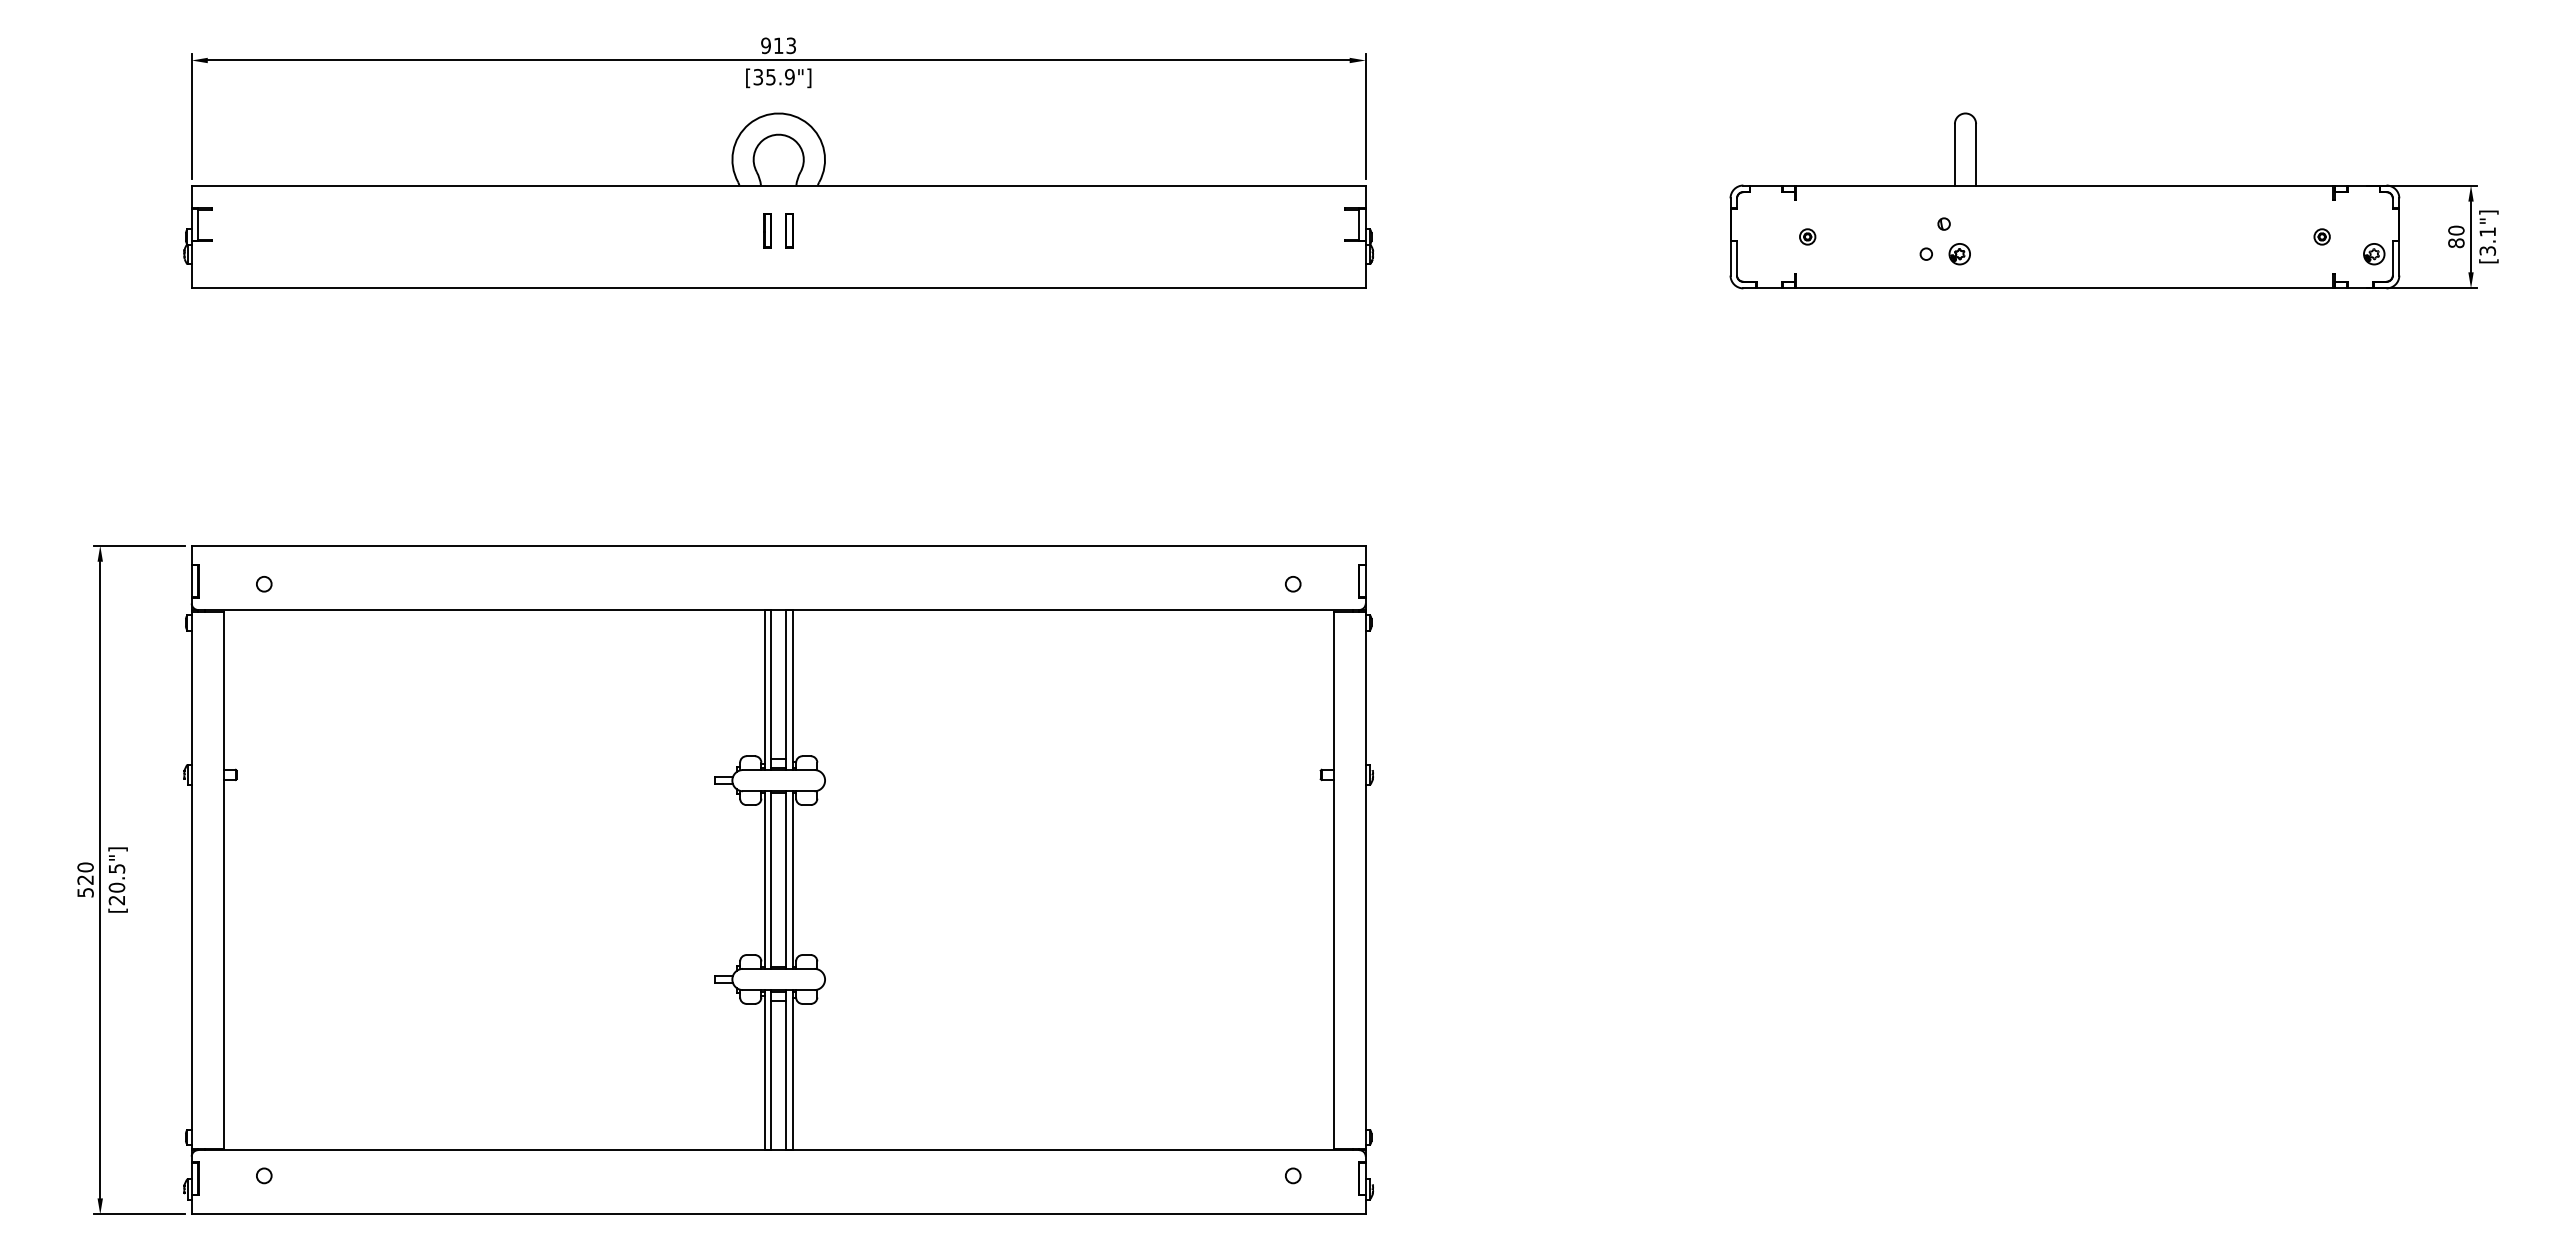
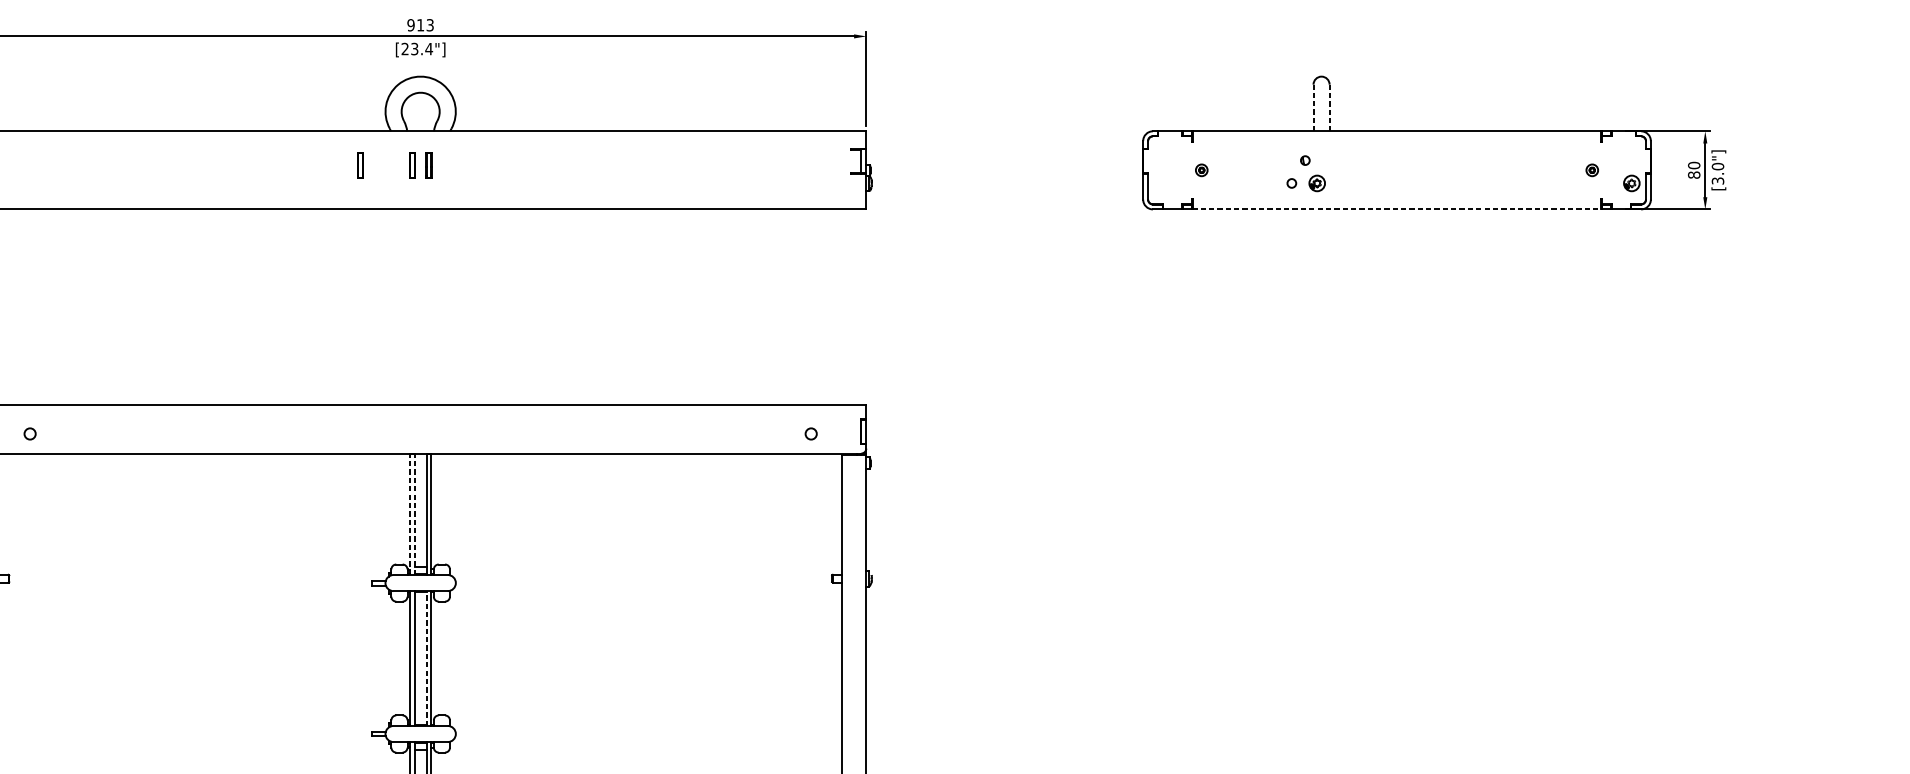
text: (774, 77) -> (417, 49), [35.9"] -> [23.4"]
line: (1954, 154) -> (1313, 107), solid -> dashed
line: (1976, 154) -> (1329, 107), solid -> dashed
part: (699, 230) -> (360, 165), added
text: (2487, 231) -> (1717, 166), [3.1"] -> [3.0"]
line: (2064, 288) -> (1396, 209), solid -> dashed
line: (764, 689) -> (409, 513), solid -> dashed
line: (771, 689) -> (415, 513), solid -> dashed
line: (786, 880) -> (426, 658), solid -> dashed

